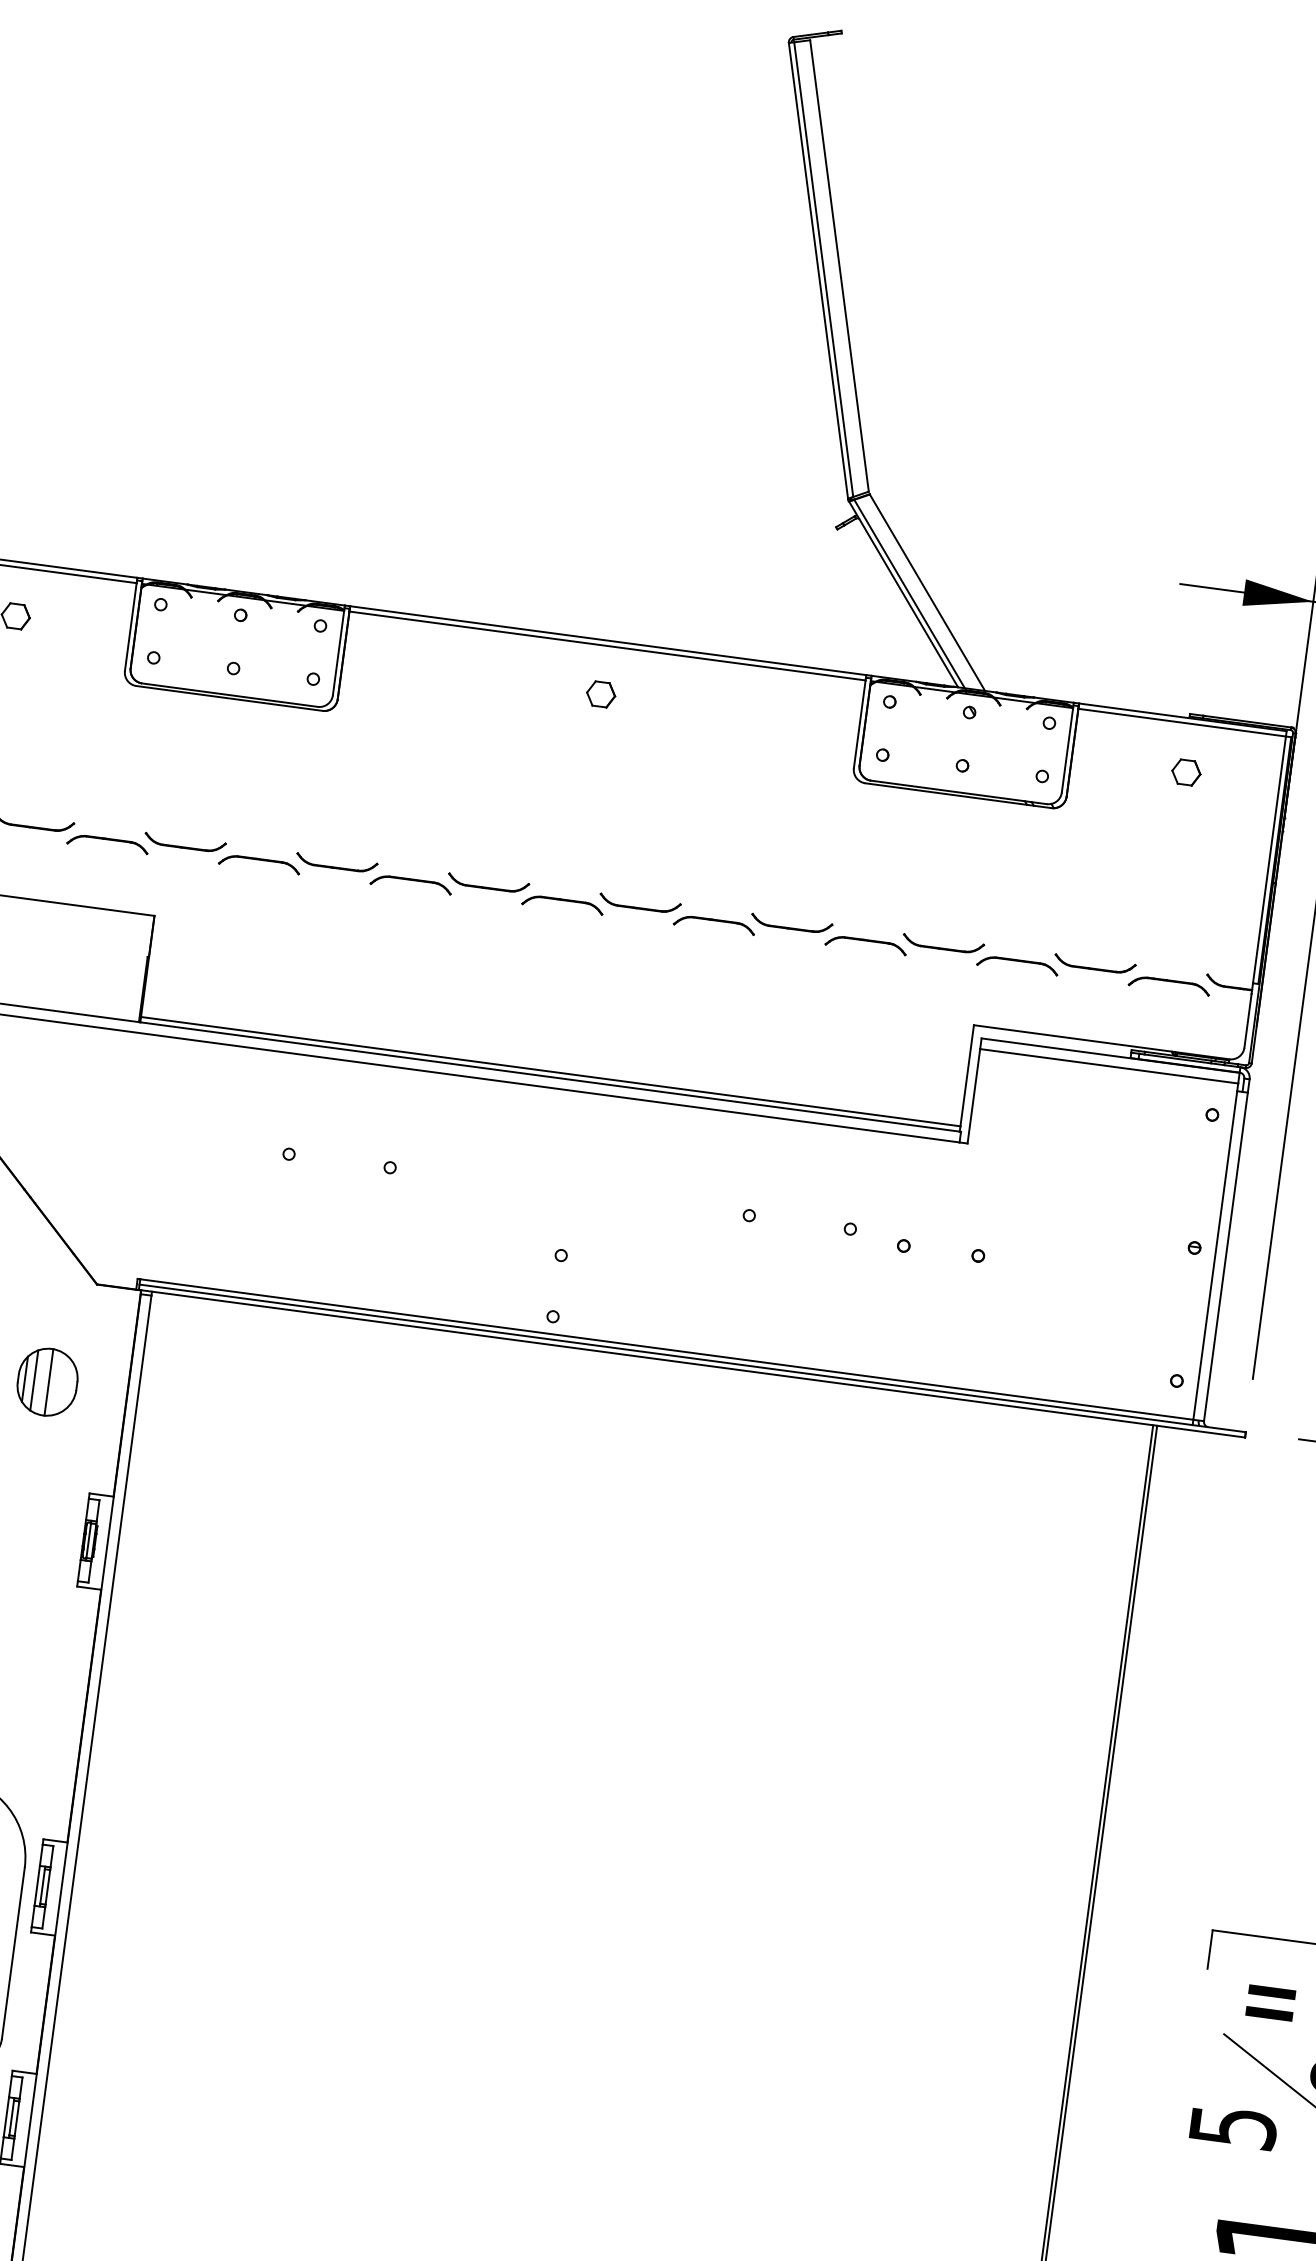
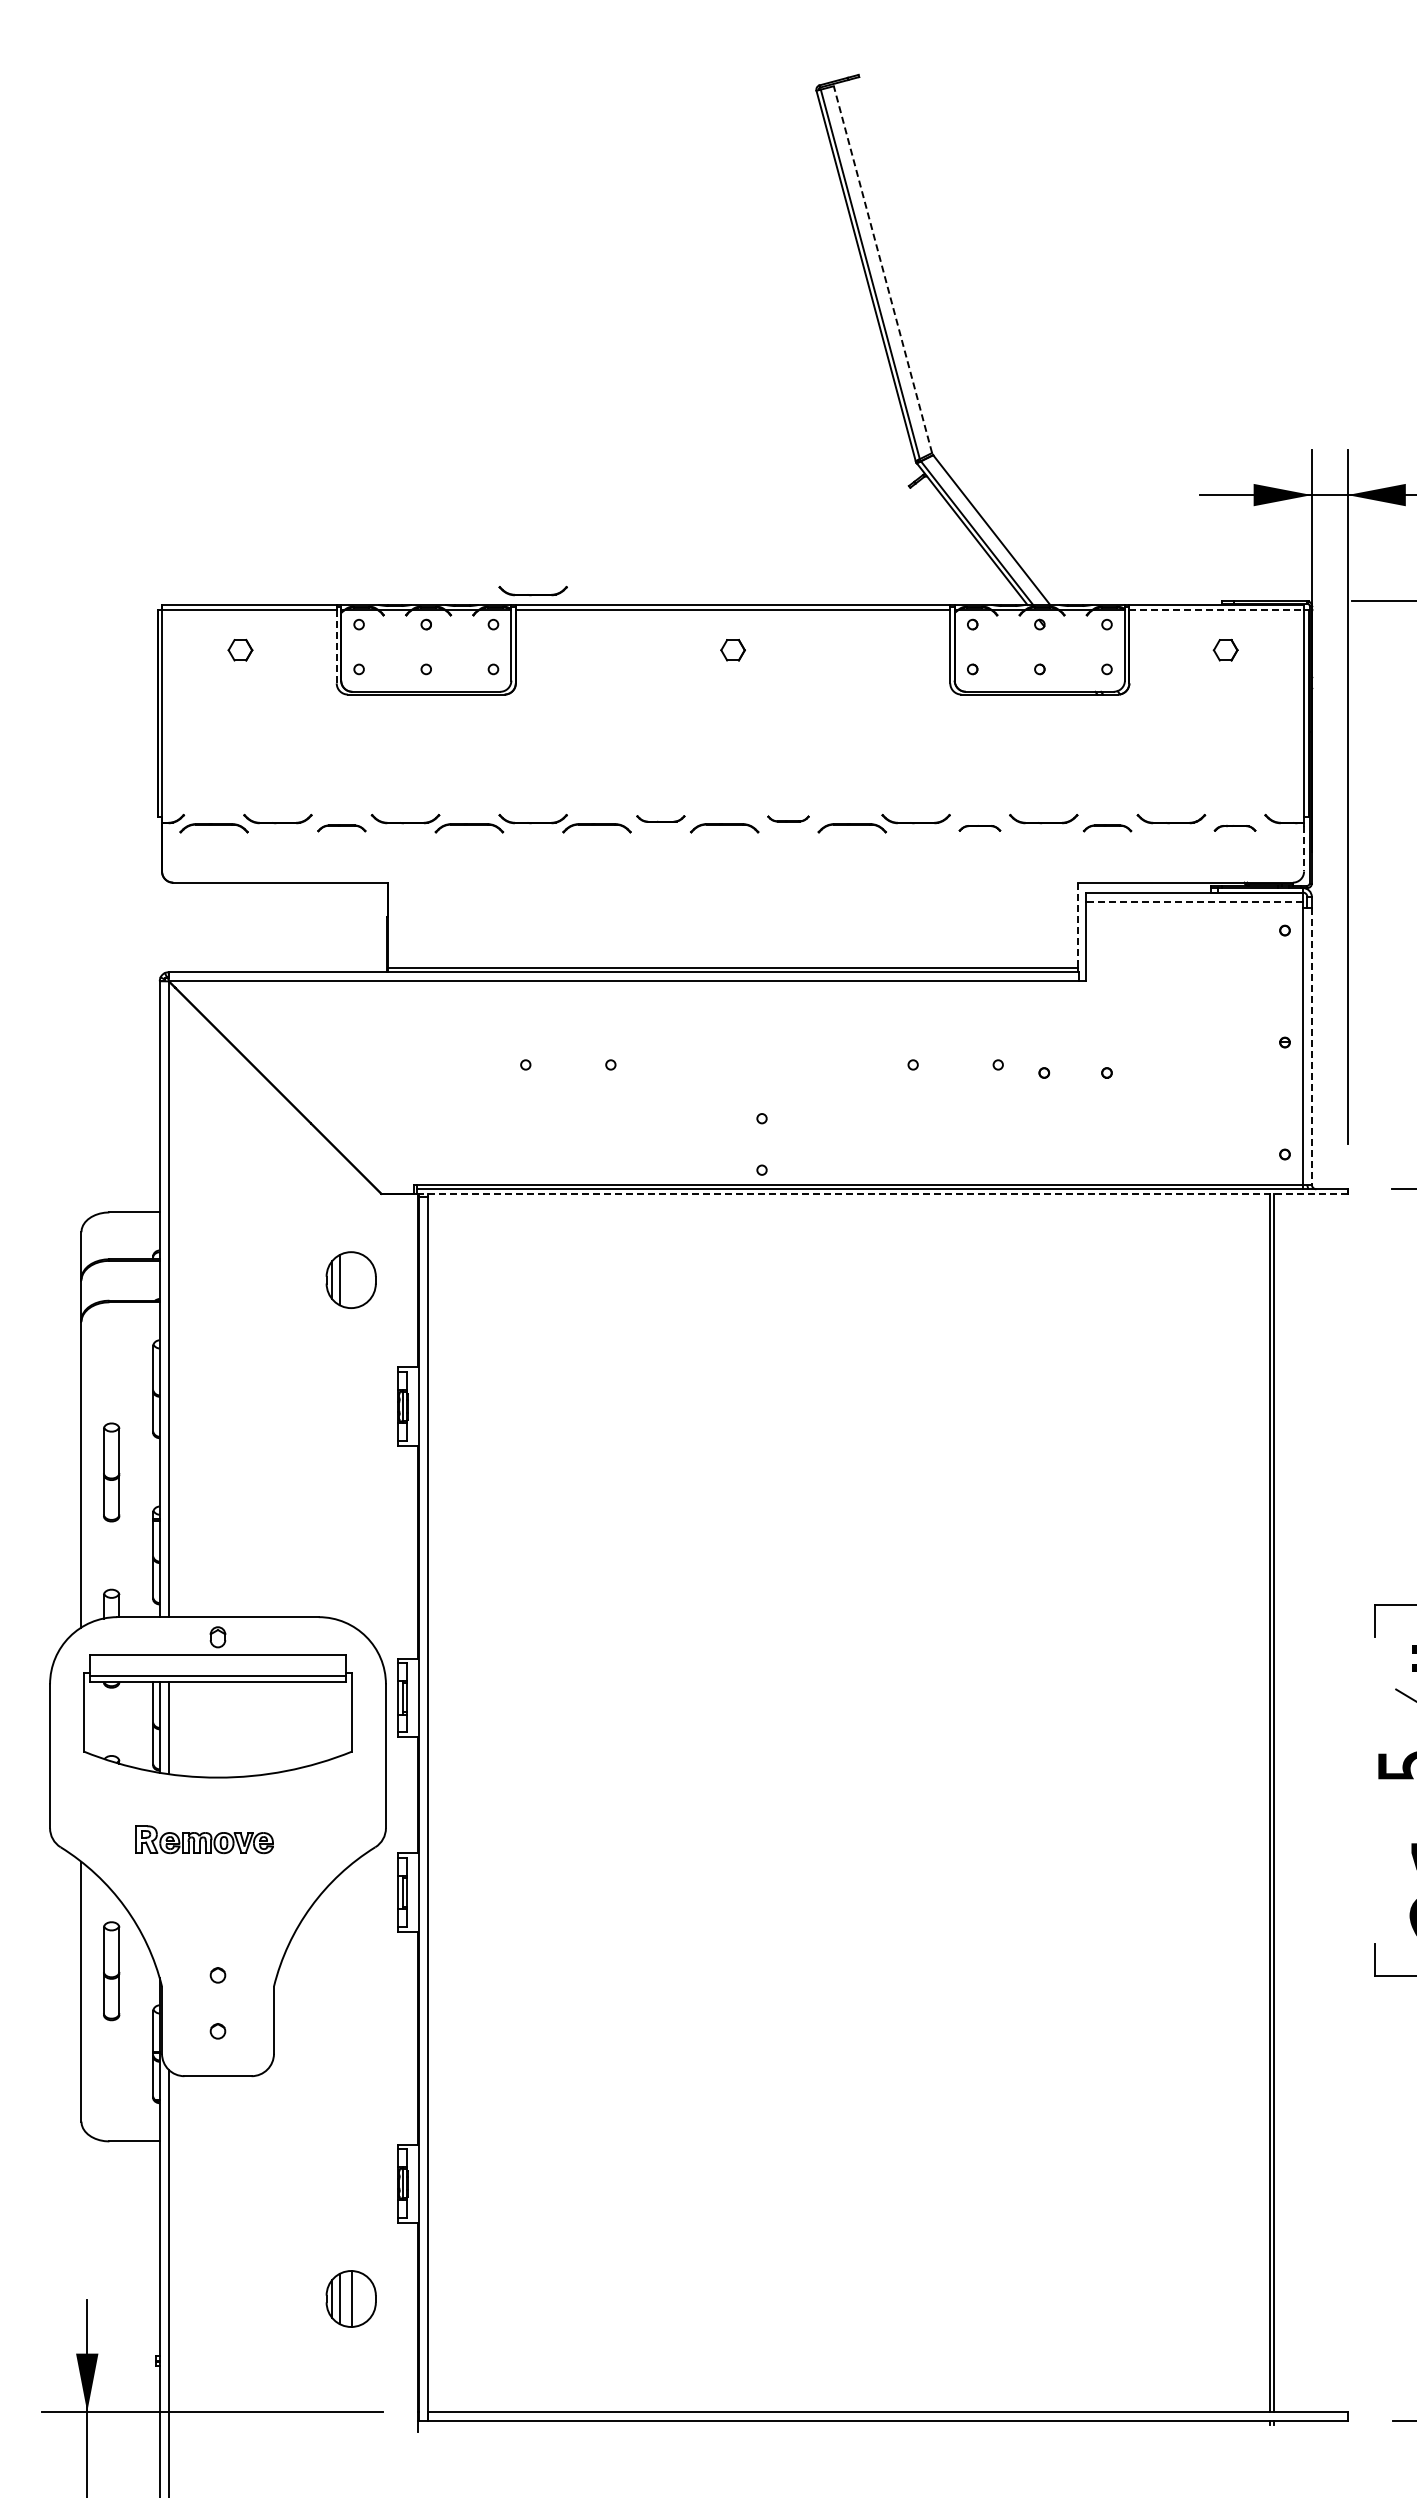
line: (838, 265) -> (882, 269), solid -> dashed
part: (372, 591) -> (532, 590), added
line: (130, 627) -> (336, 646), solid -> dashed
line: (1183, 722) -> (1217, 609), solid -> dashed
part: (107, 844) -> (341, 828), size x0.7
part: (488, 882) -> (660, 818), size x0.7
part: (640, 903) -> (788, 818), size x0.6
part: (865, 945) -> (979, 828), size x0.6
part: (1017, 965) -> (1107, 828), size x0.7
part: (1168, 985) -> (1234, 828), size x0.6
line: (1248, 1020) -> (1304, 848), solid -> dashed
line: (1109, 1066) -> (1194, 901), solid -> dashed
line: (966, 1076) -> (1077, 925), solid -> dashed
line: (1225, 1256) -> (1311, 1046), solid -> dashed
line: (692, 1363) -> (882, 1193), solid -> dashed
line: (49, 1382) -> (352, 1280), removed

